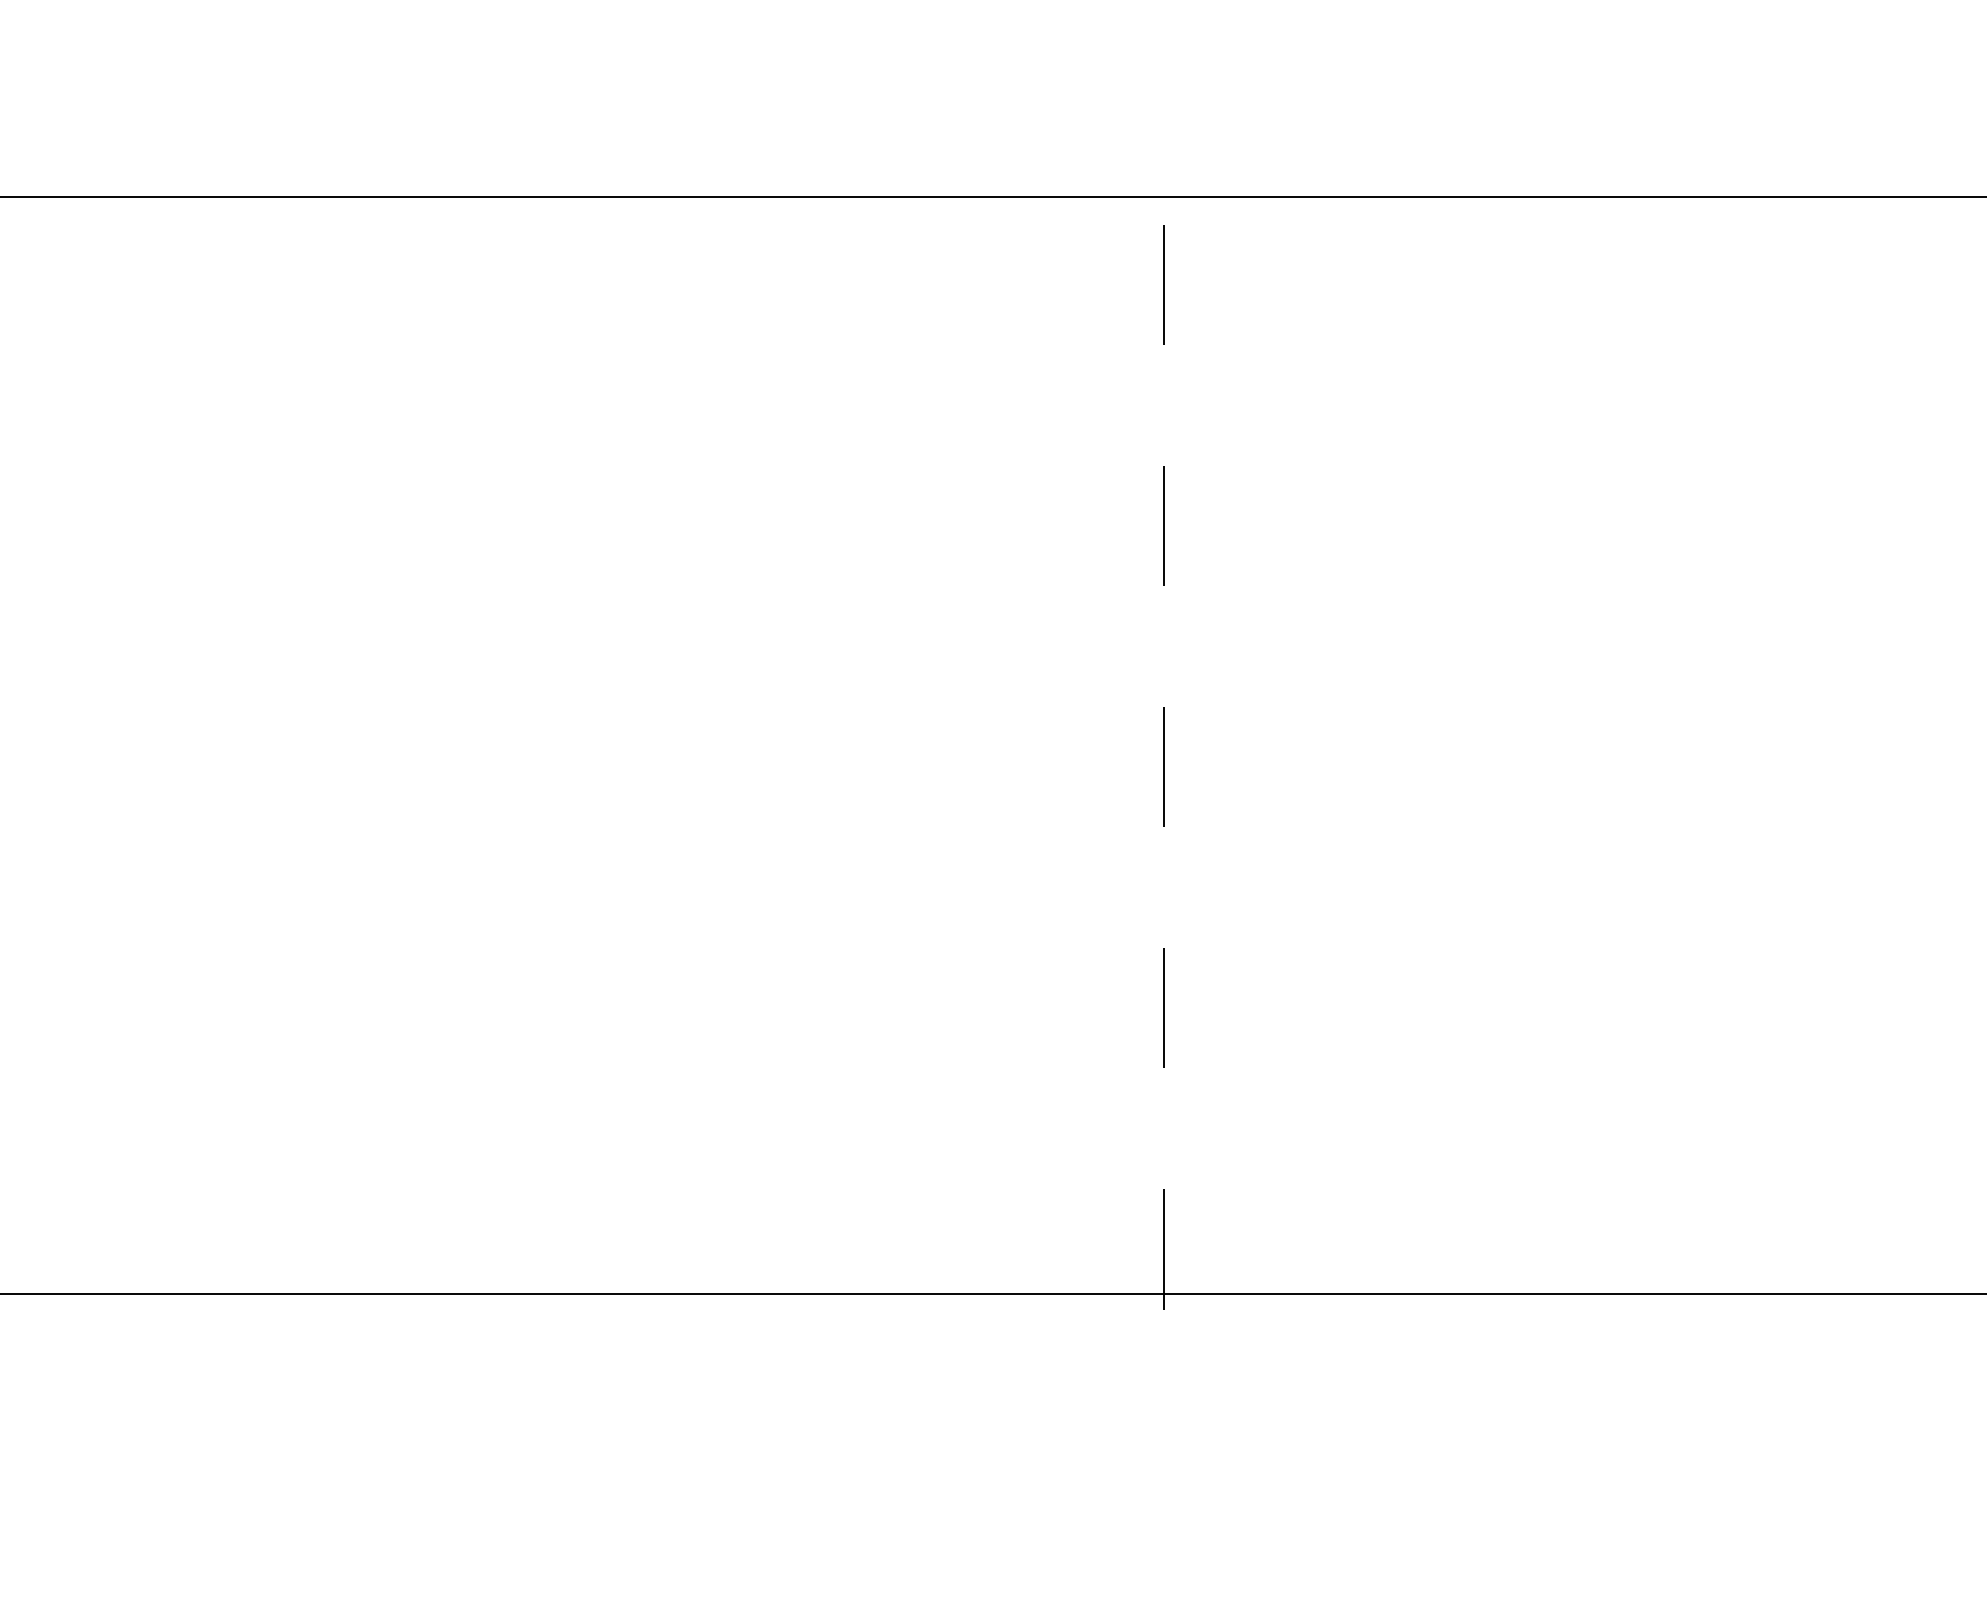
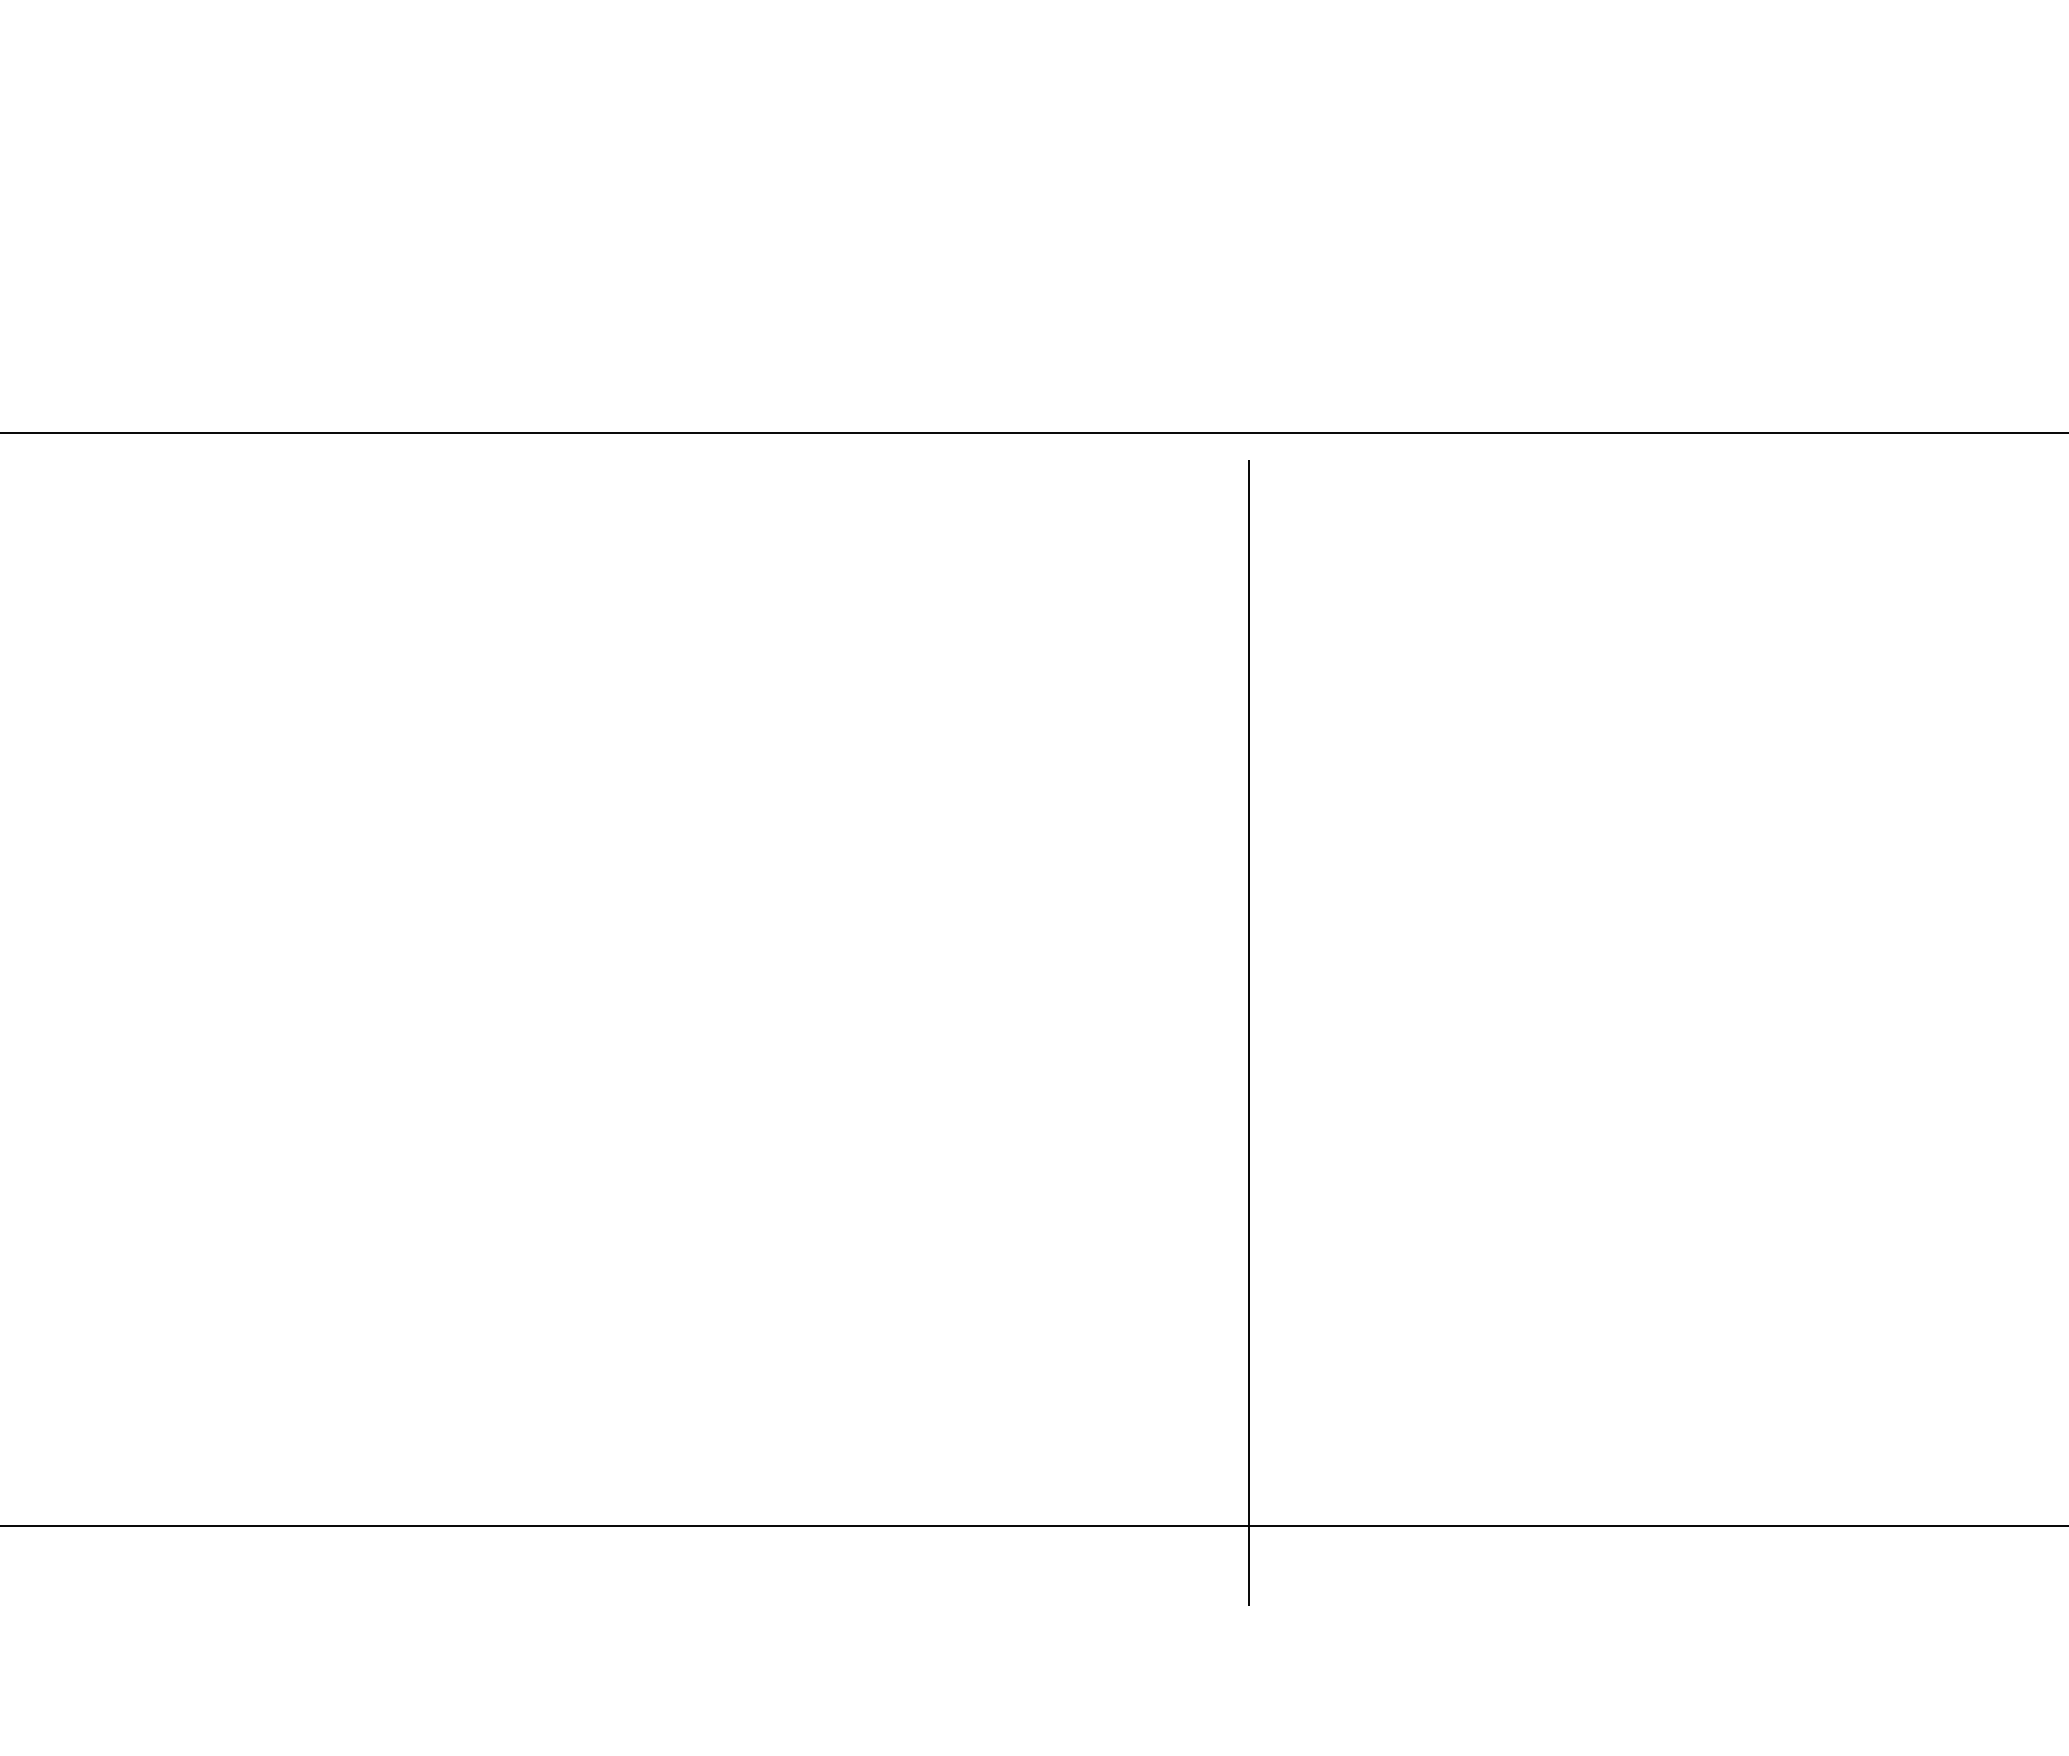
line: (1163, 800) -> (1248, 1033), dashed -> solid

